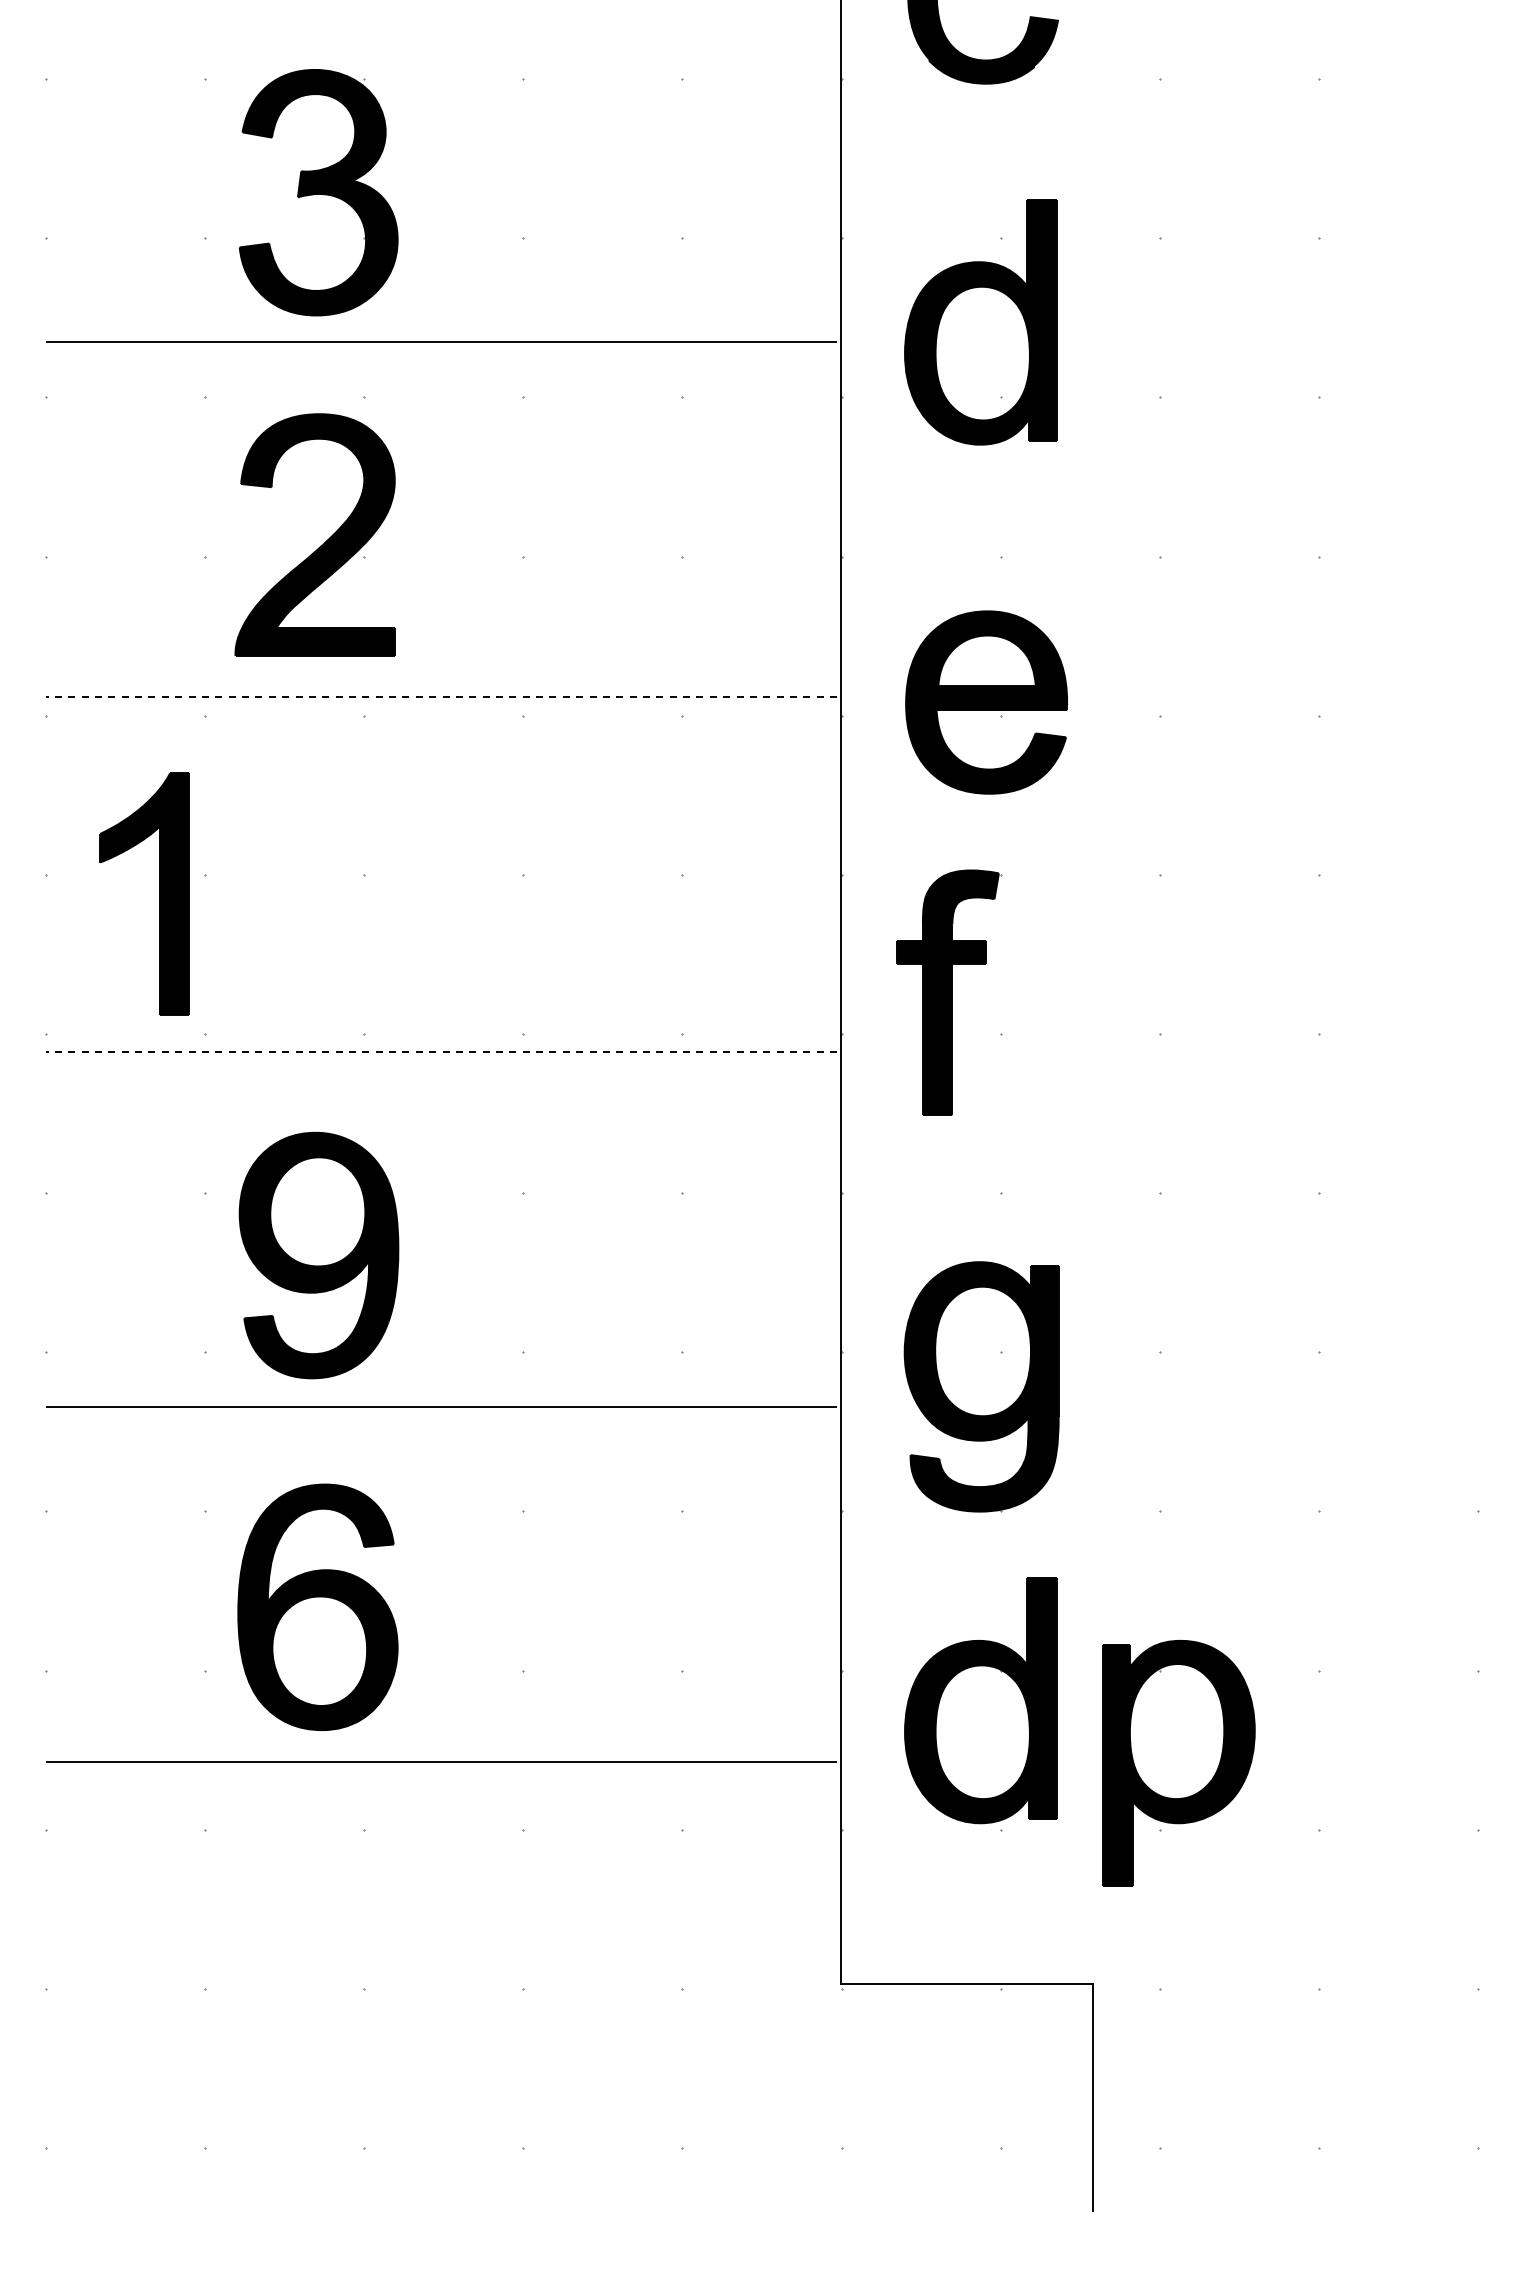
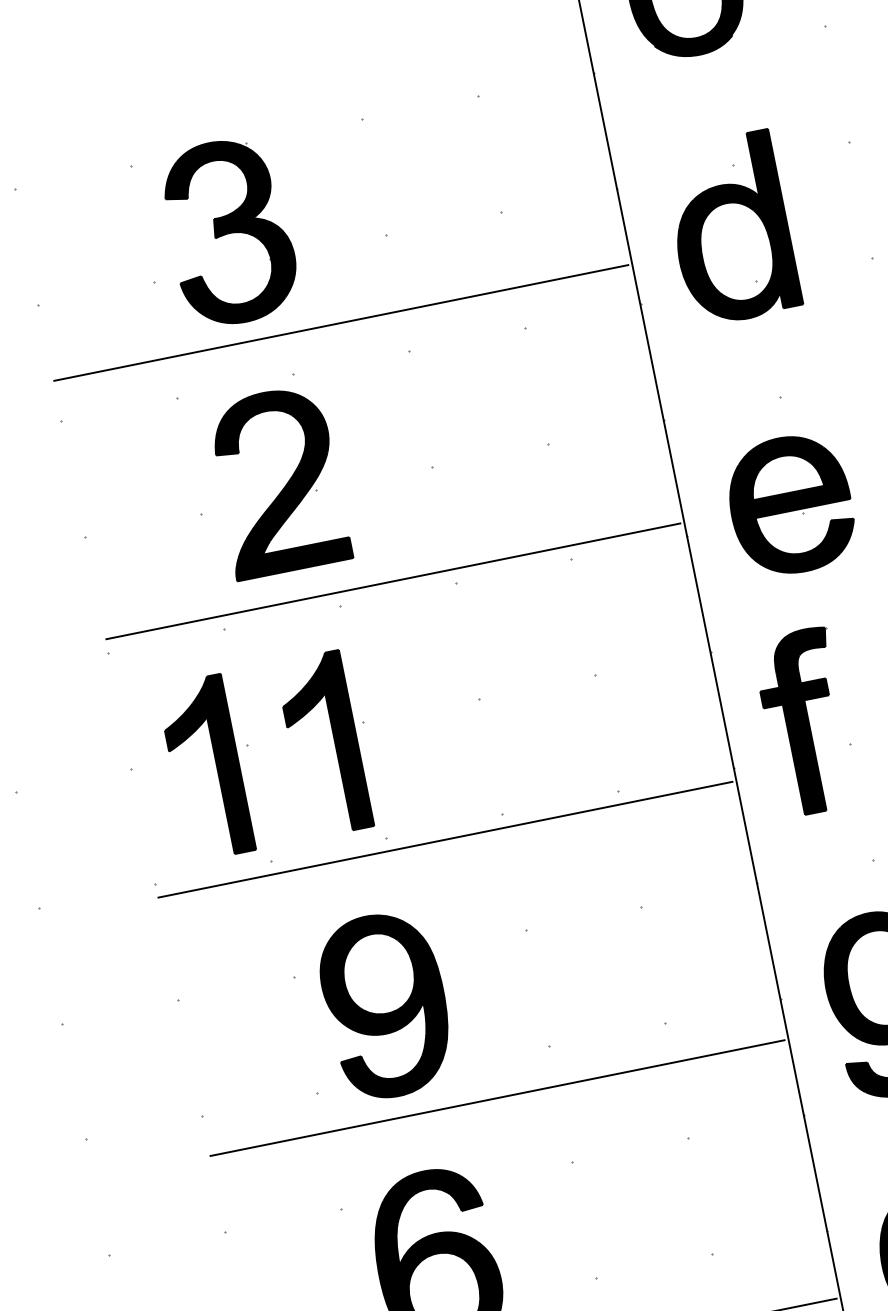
line: (441, 697) -> (393, 581), dashed -> solid
part: (321, 893) -> (334, 741), added
line: (441, 1052) -> (445, 839), dashed -> solid

